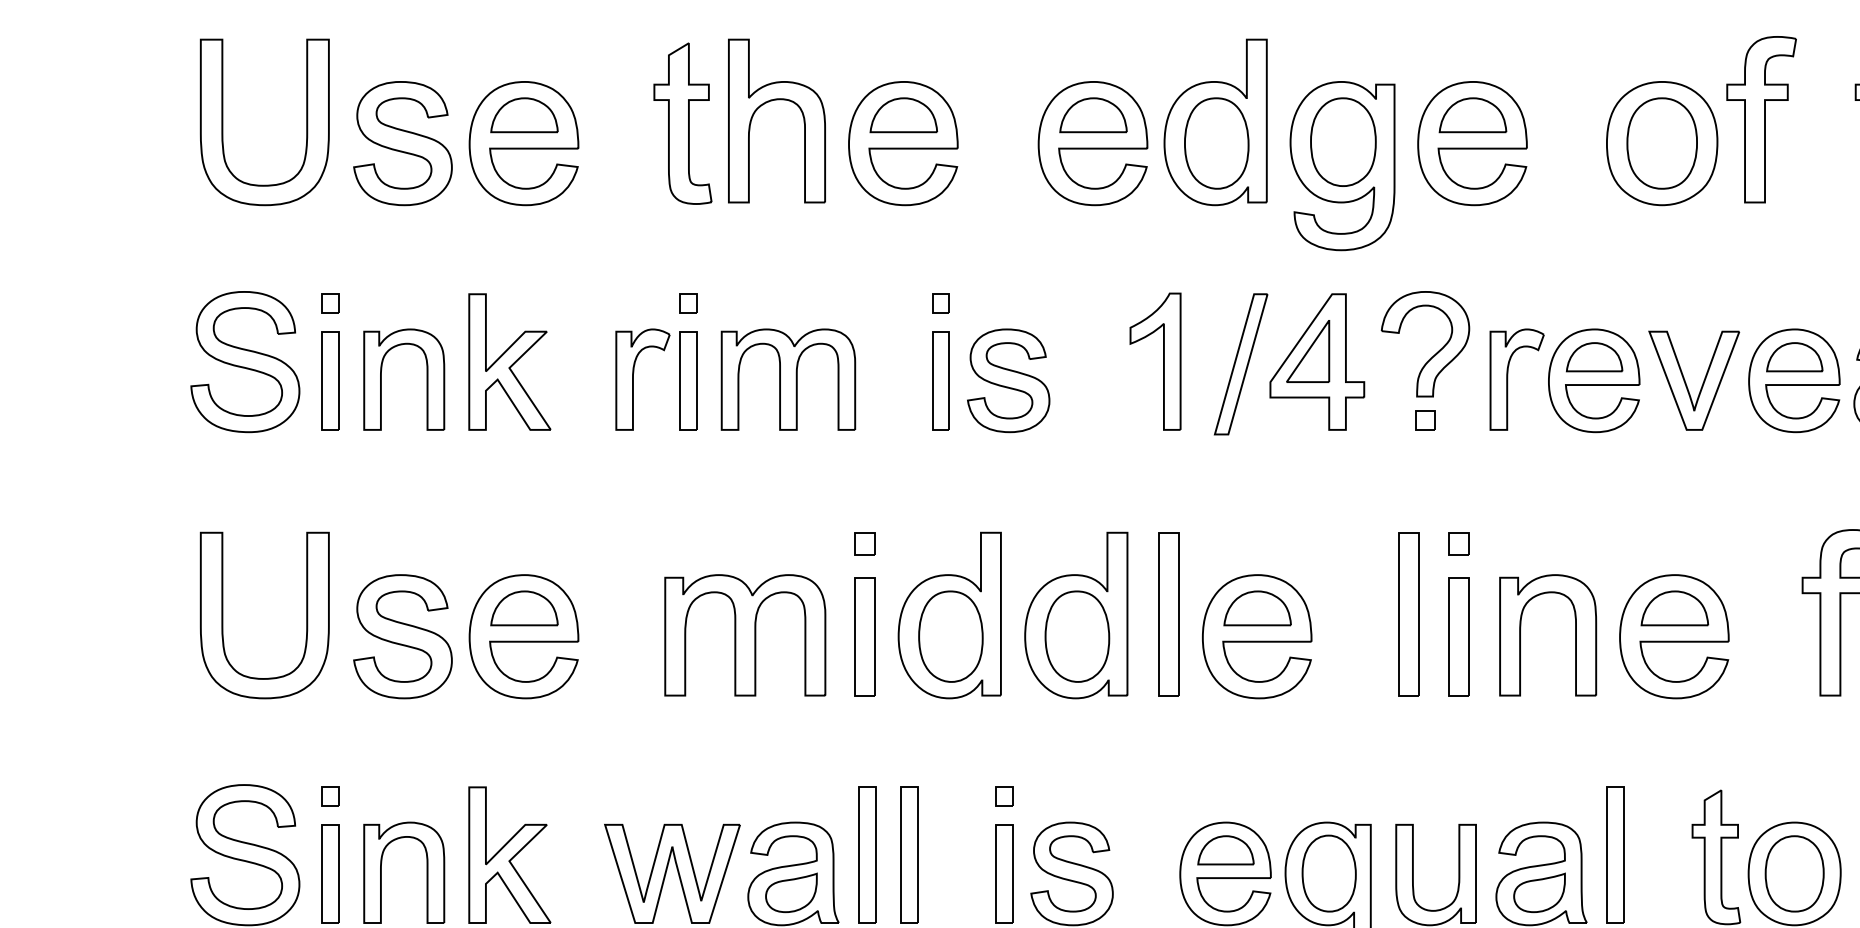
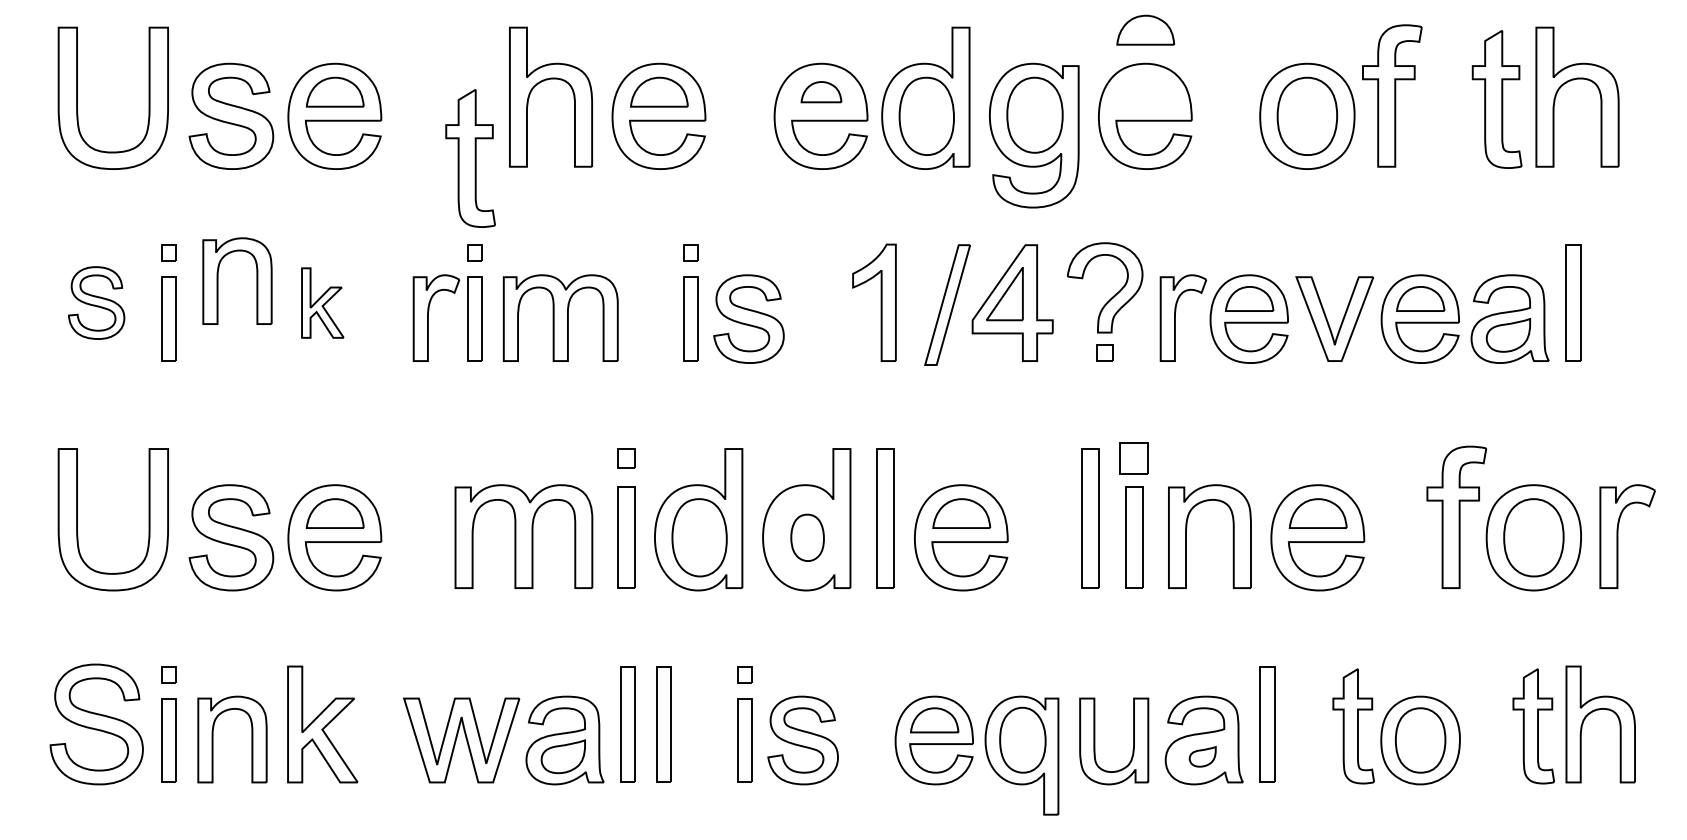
part: (1093, 114) -> (821, 91), size x0.7
part: (1472, 114) -> (1145, 29), moved
part: (682, 123) -> (470, 158), moved
part: (245, 361) -> (96, 302), size x0.6
part: (509, 361) -> (322, 302), size x0.6
part: (382, 378) -> (218, 280), moved
part: (1459, 543) -> (1134, 458), size x1.6
part: (1077, 636) -> (807, 537), size x0.6
part: (1539, 892) -> (1202, 756), size x0.6

